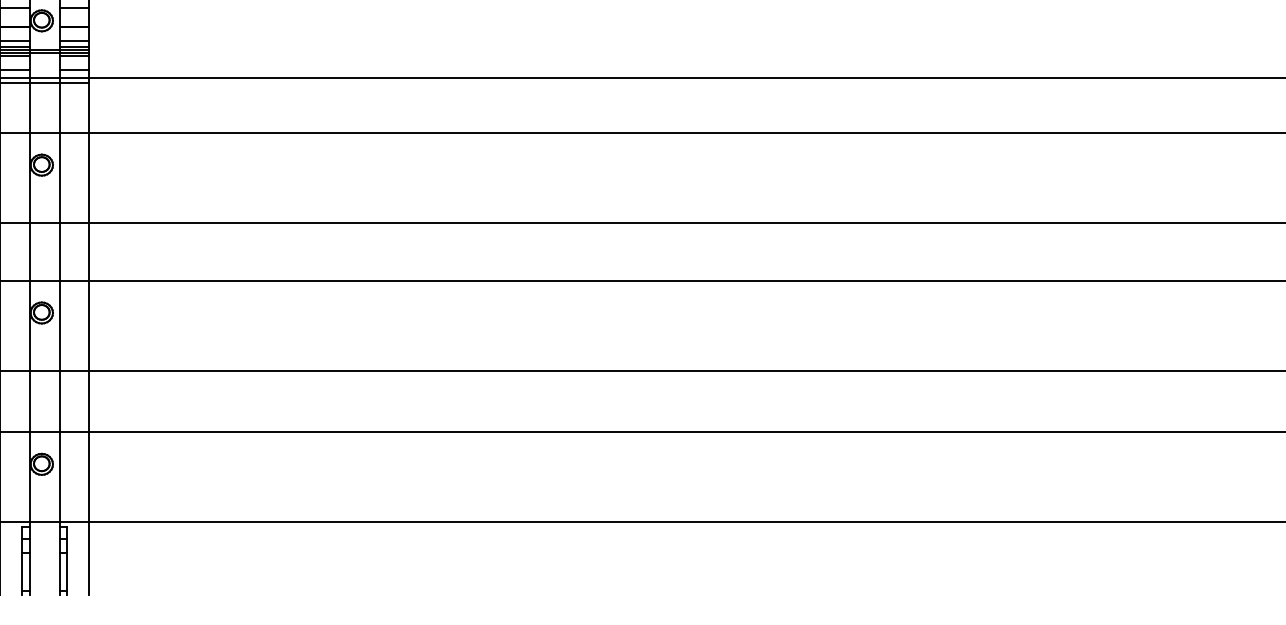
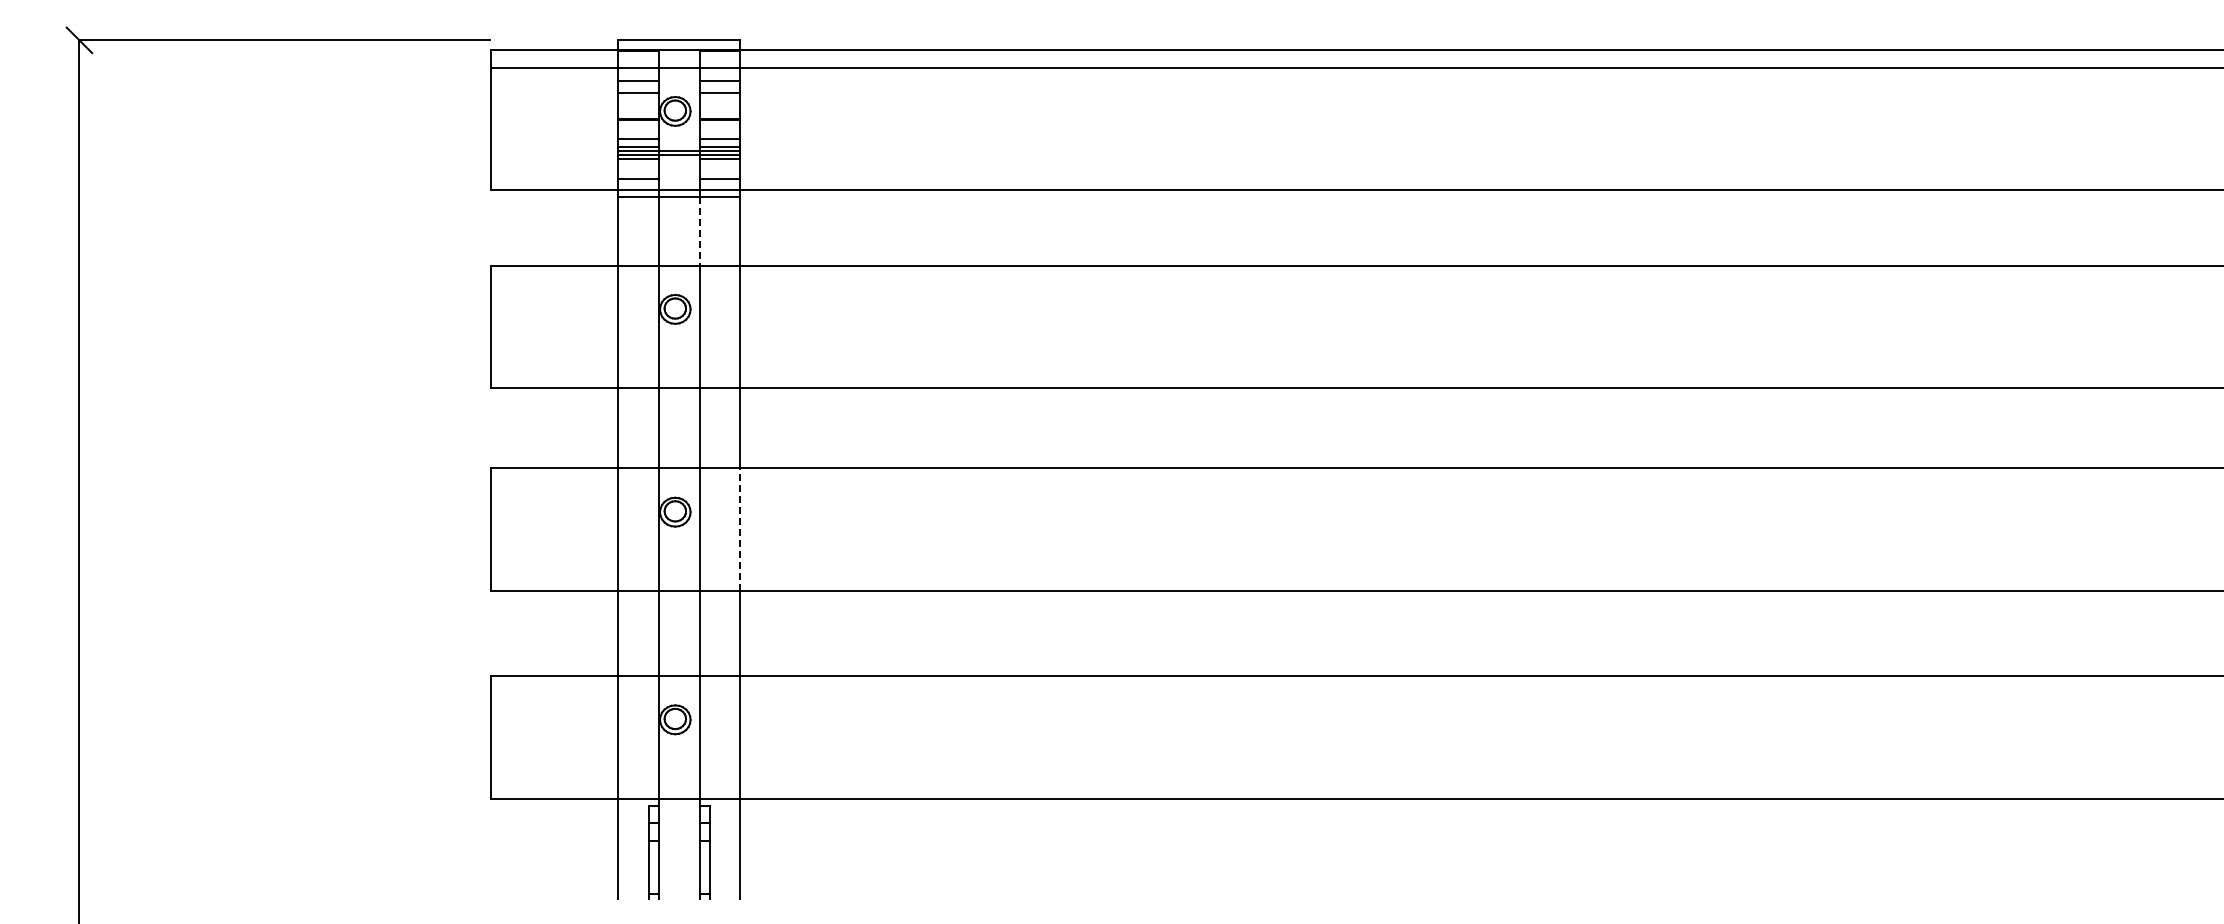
line: (59, 108) -> (699, 231), solid -> dashed
line: (89, 325) -> (740, 529), solid -> dashed

